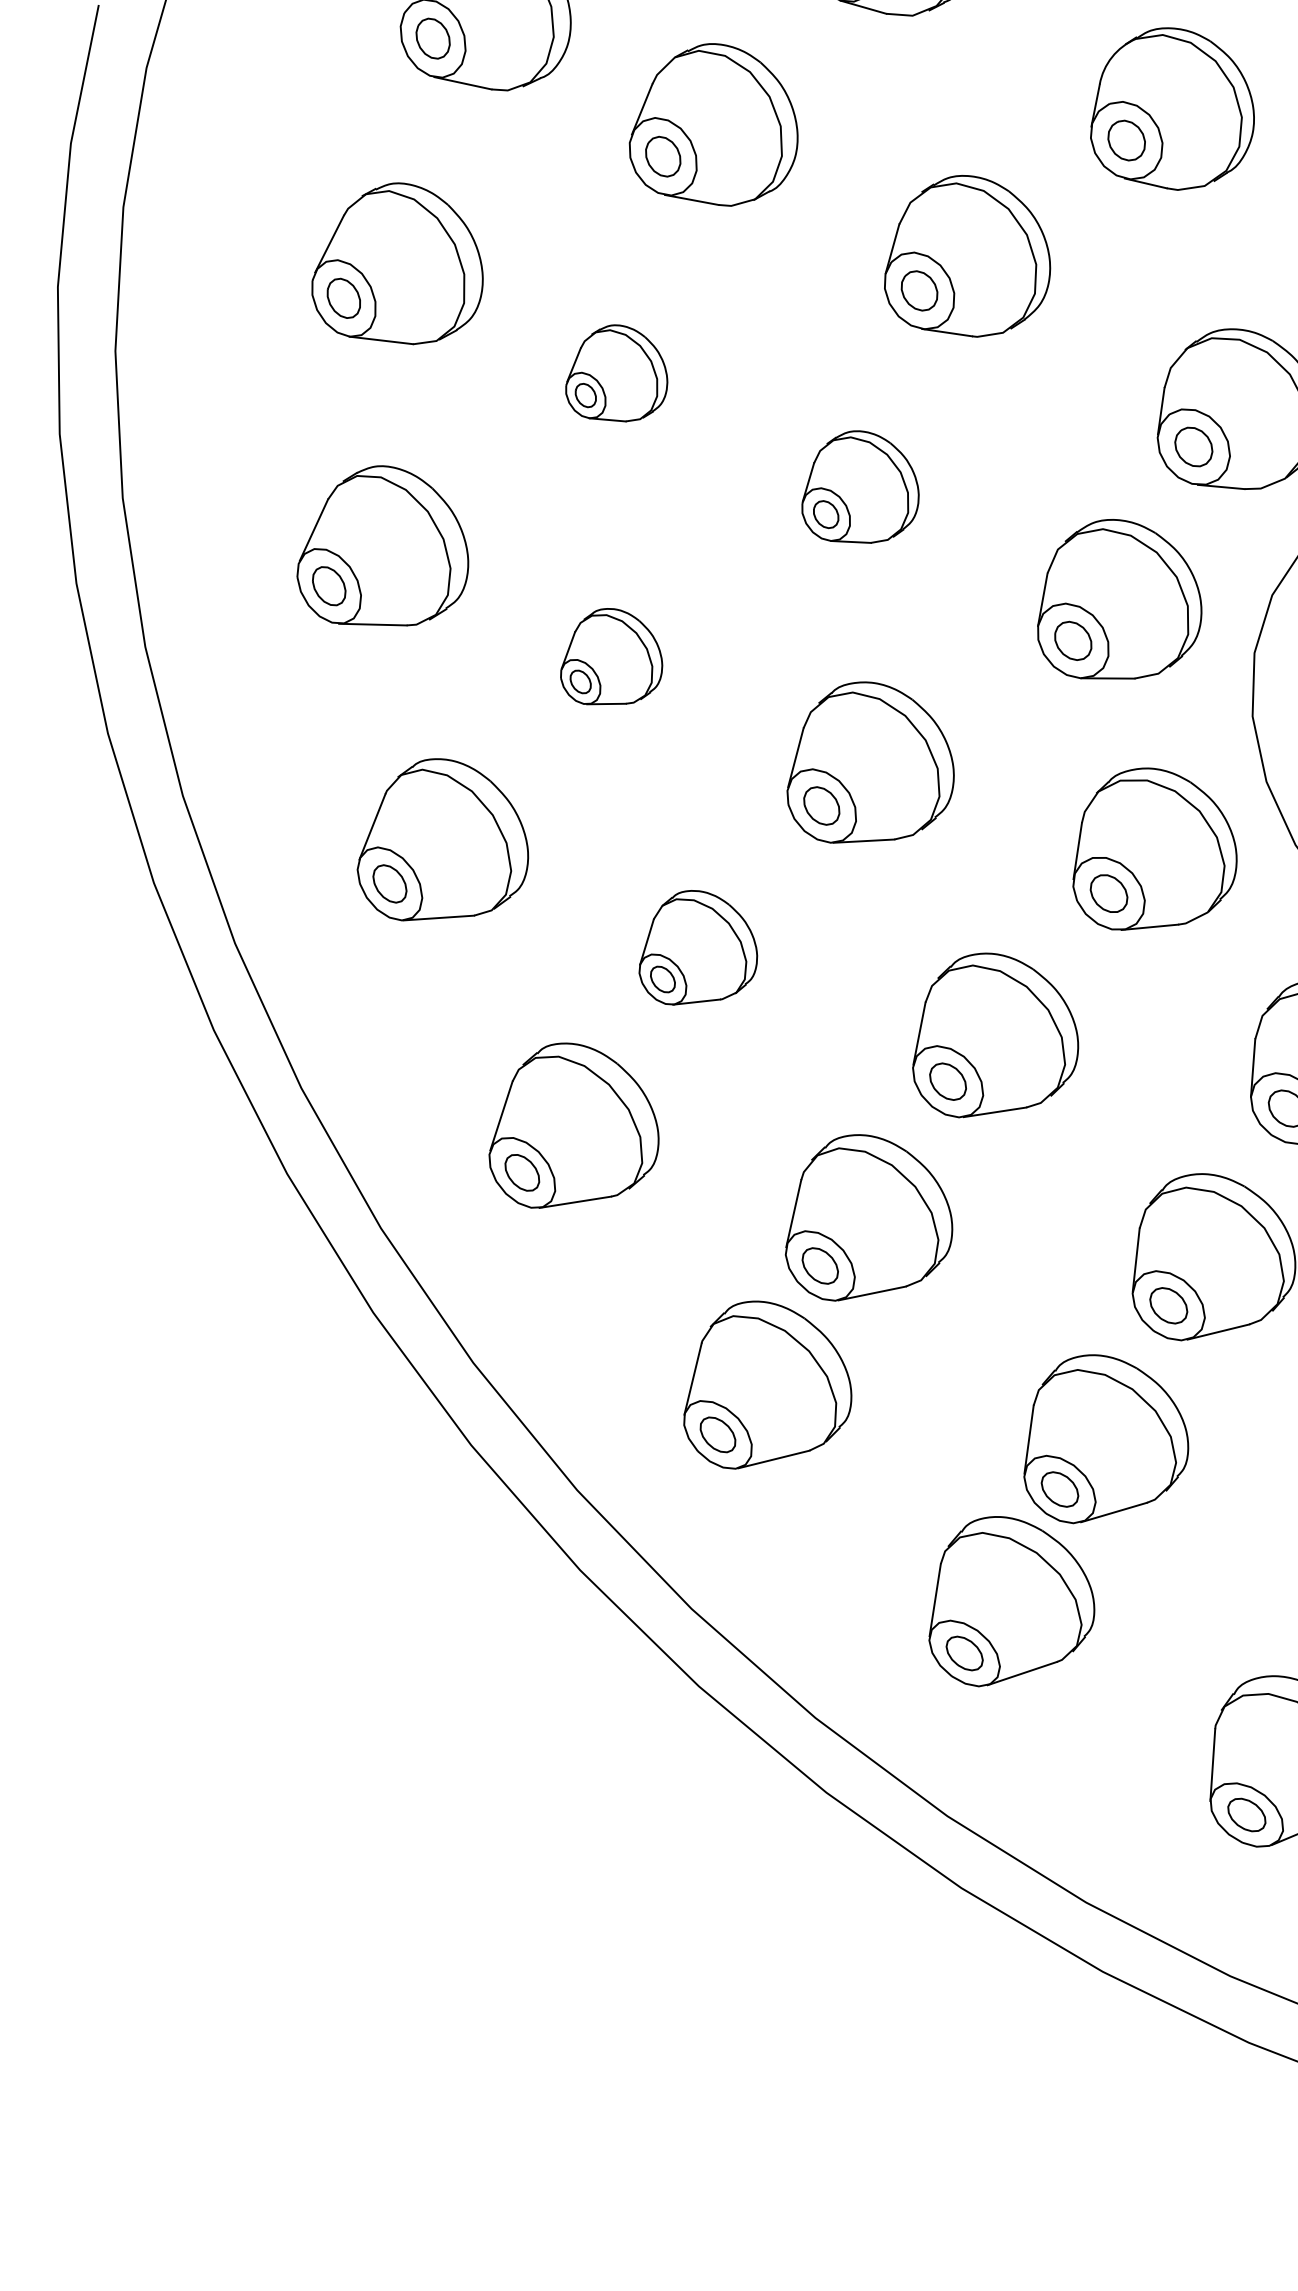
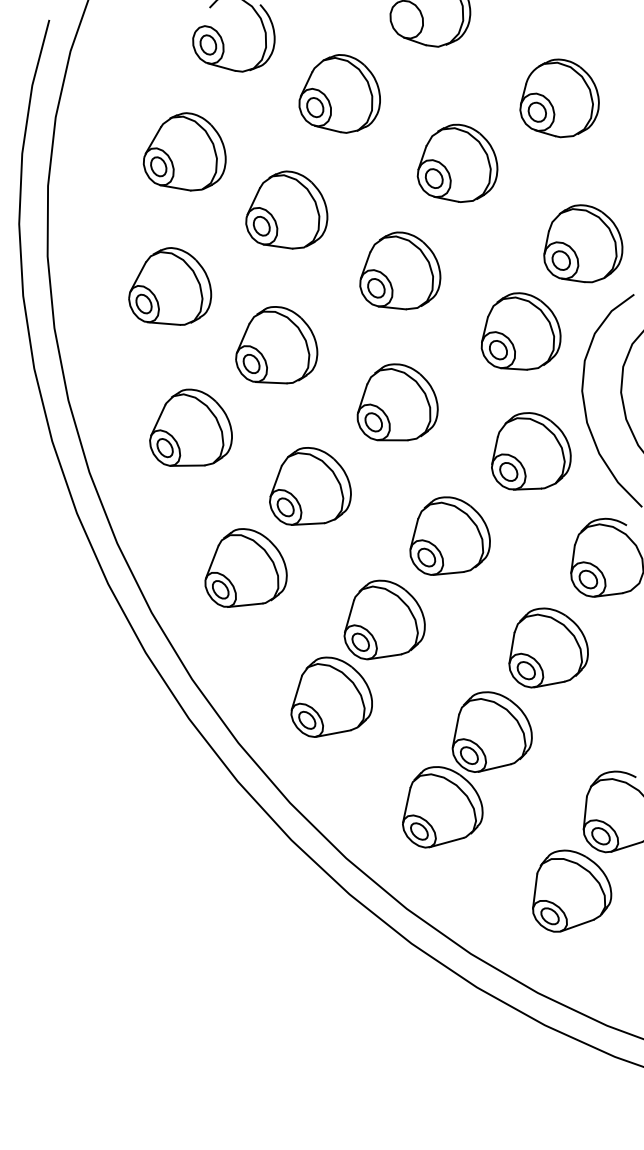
part: (615, 372) -> (286, 209), size x1.67
part: (859, 486) -> (400, 270), size x1.43
part: (610, 657) -> (276, 345), size x1.67
part: (697, 947) -> (310, 486), size x1.43

